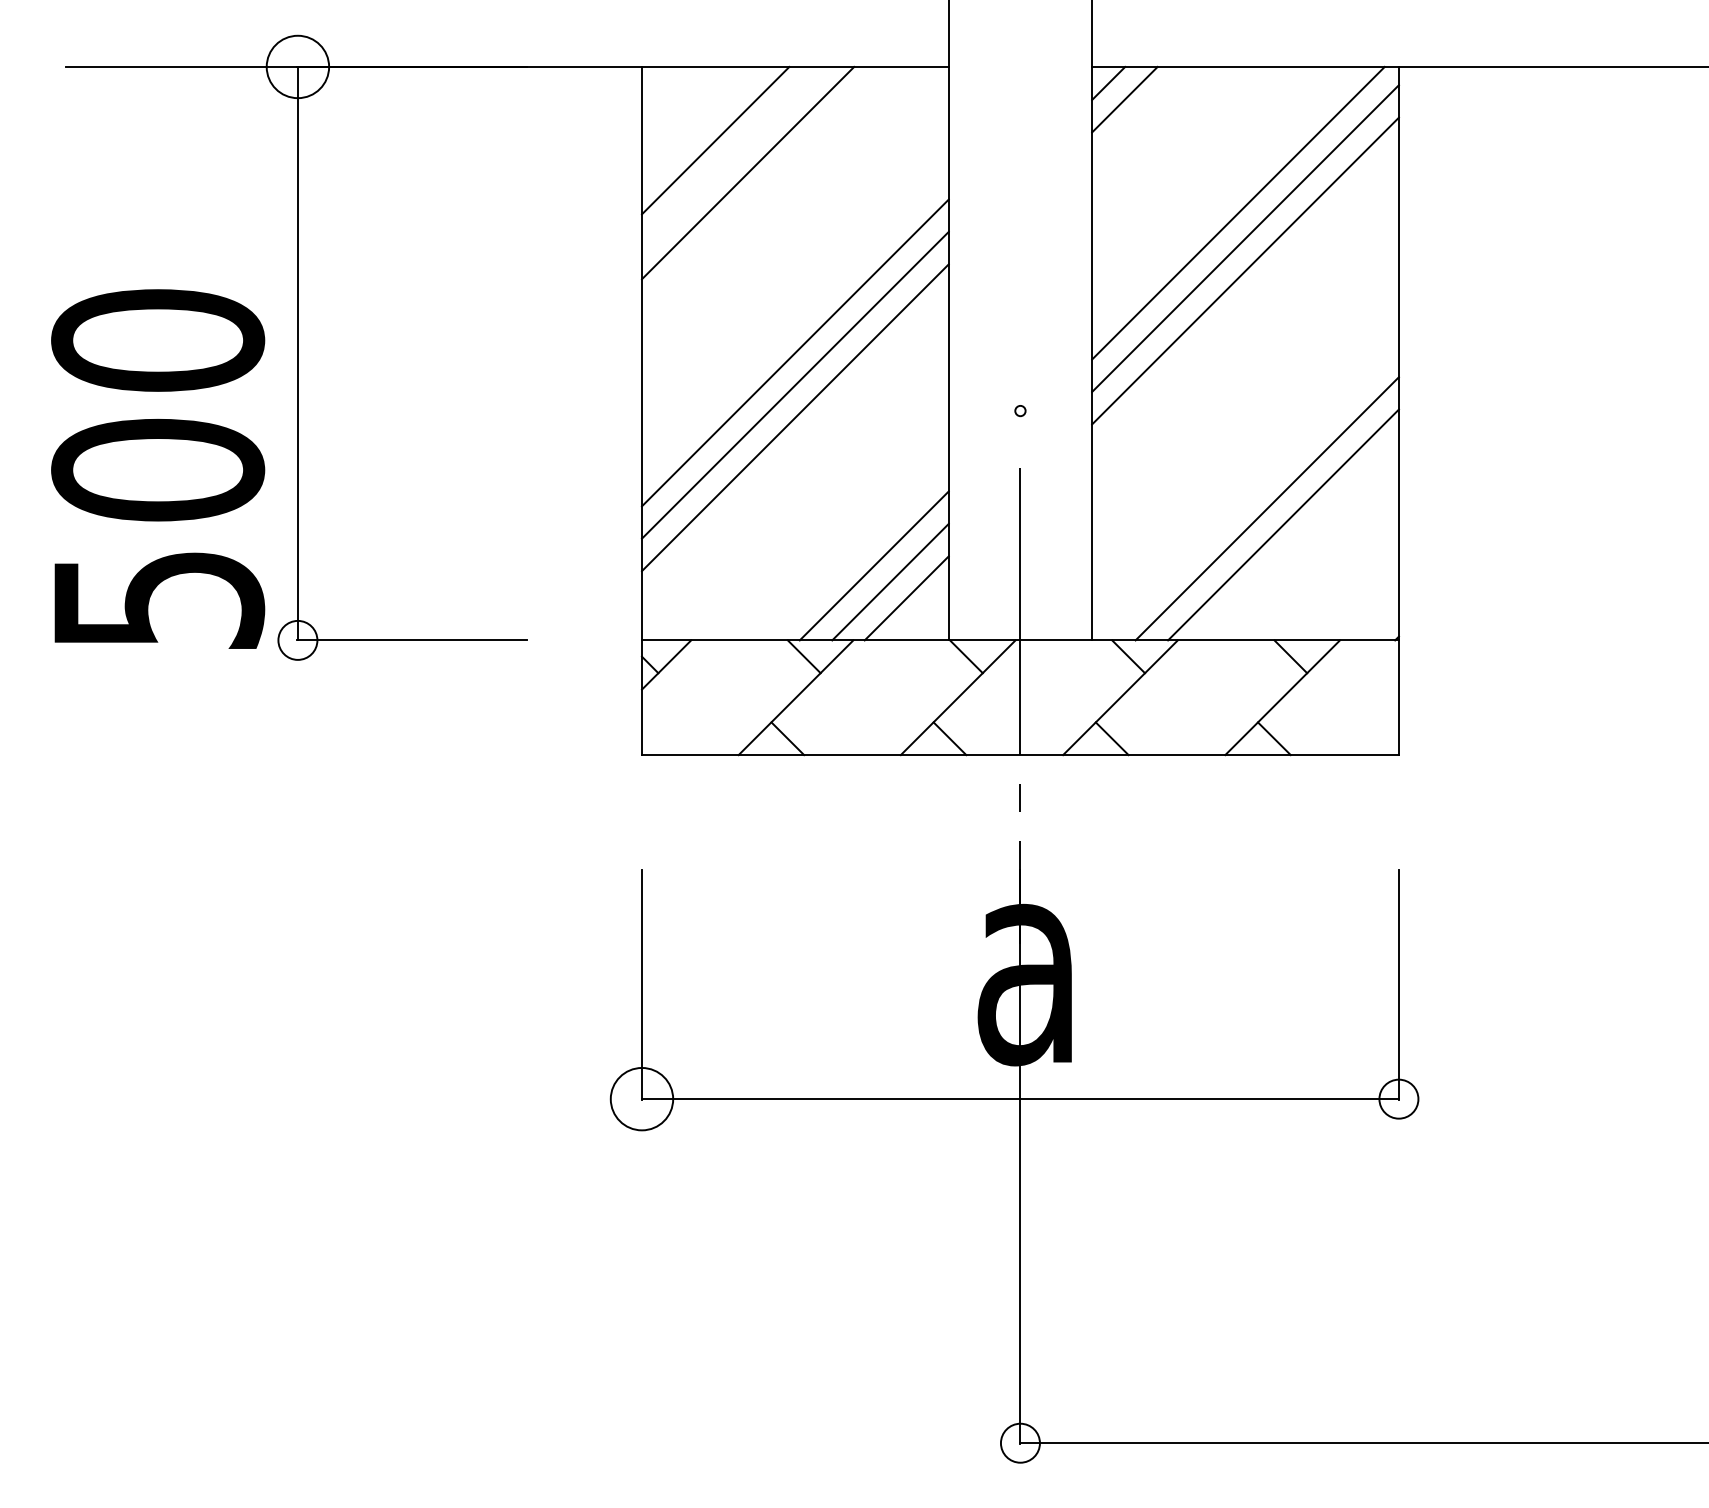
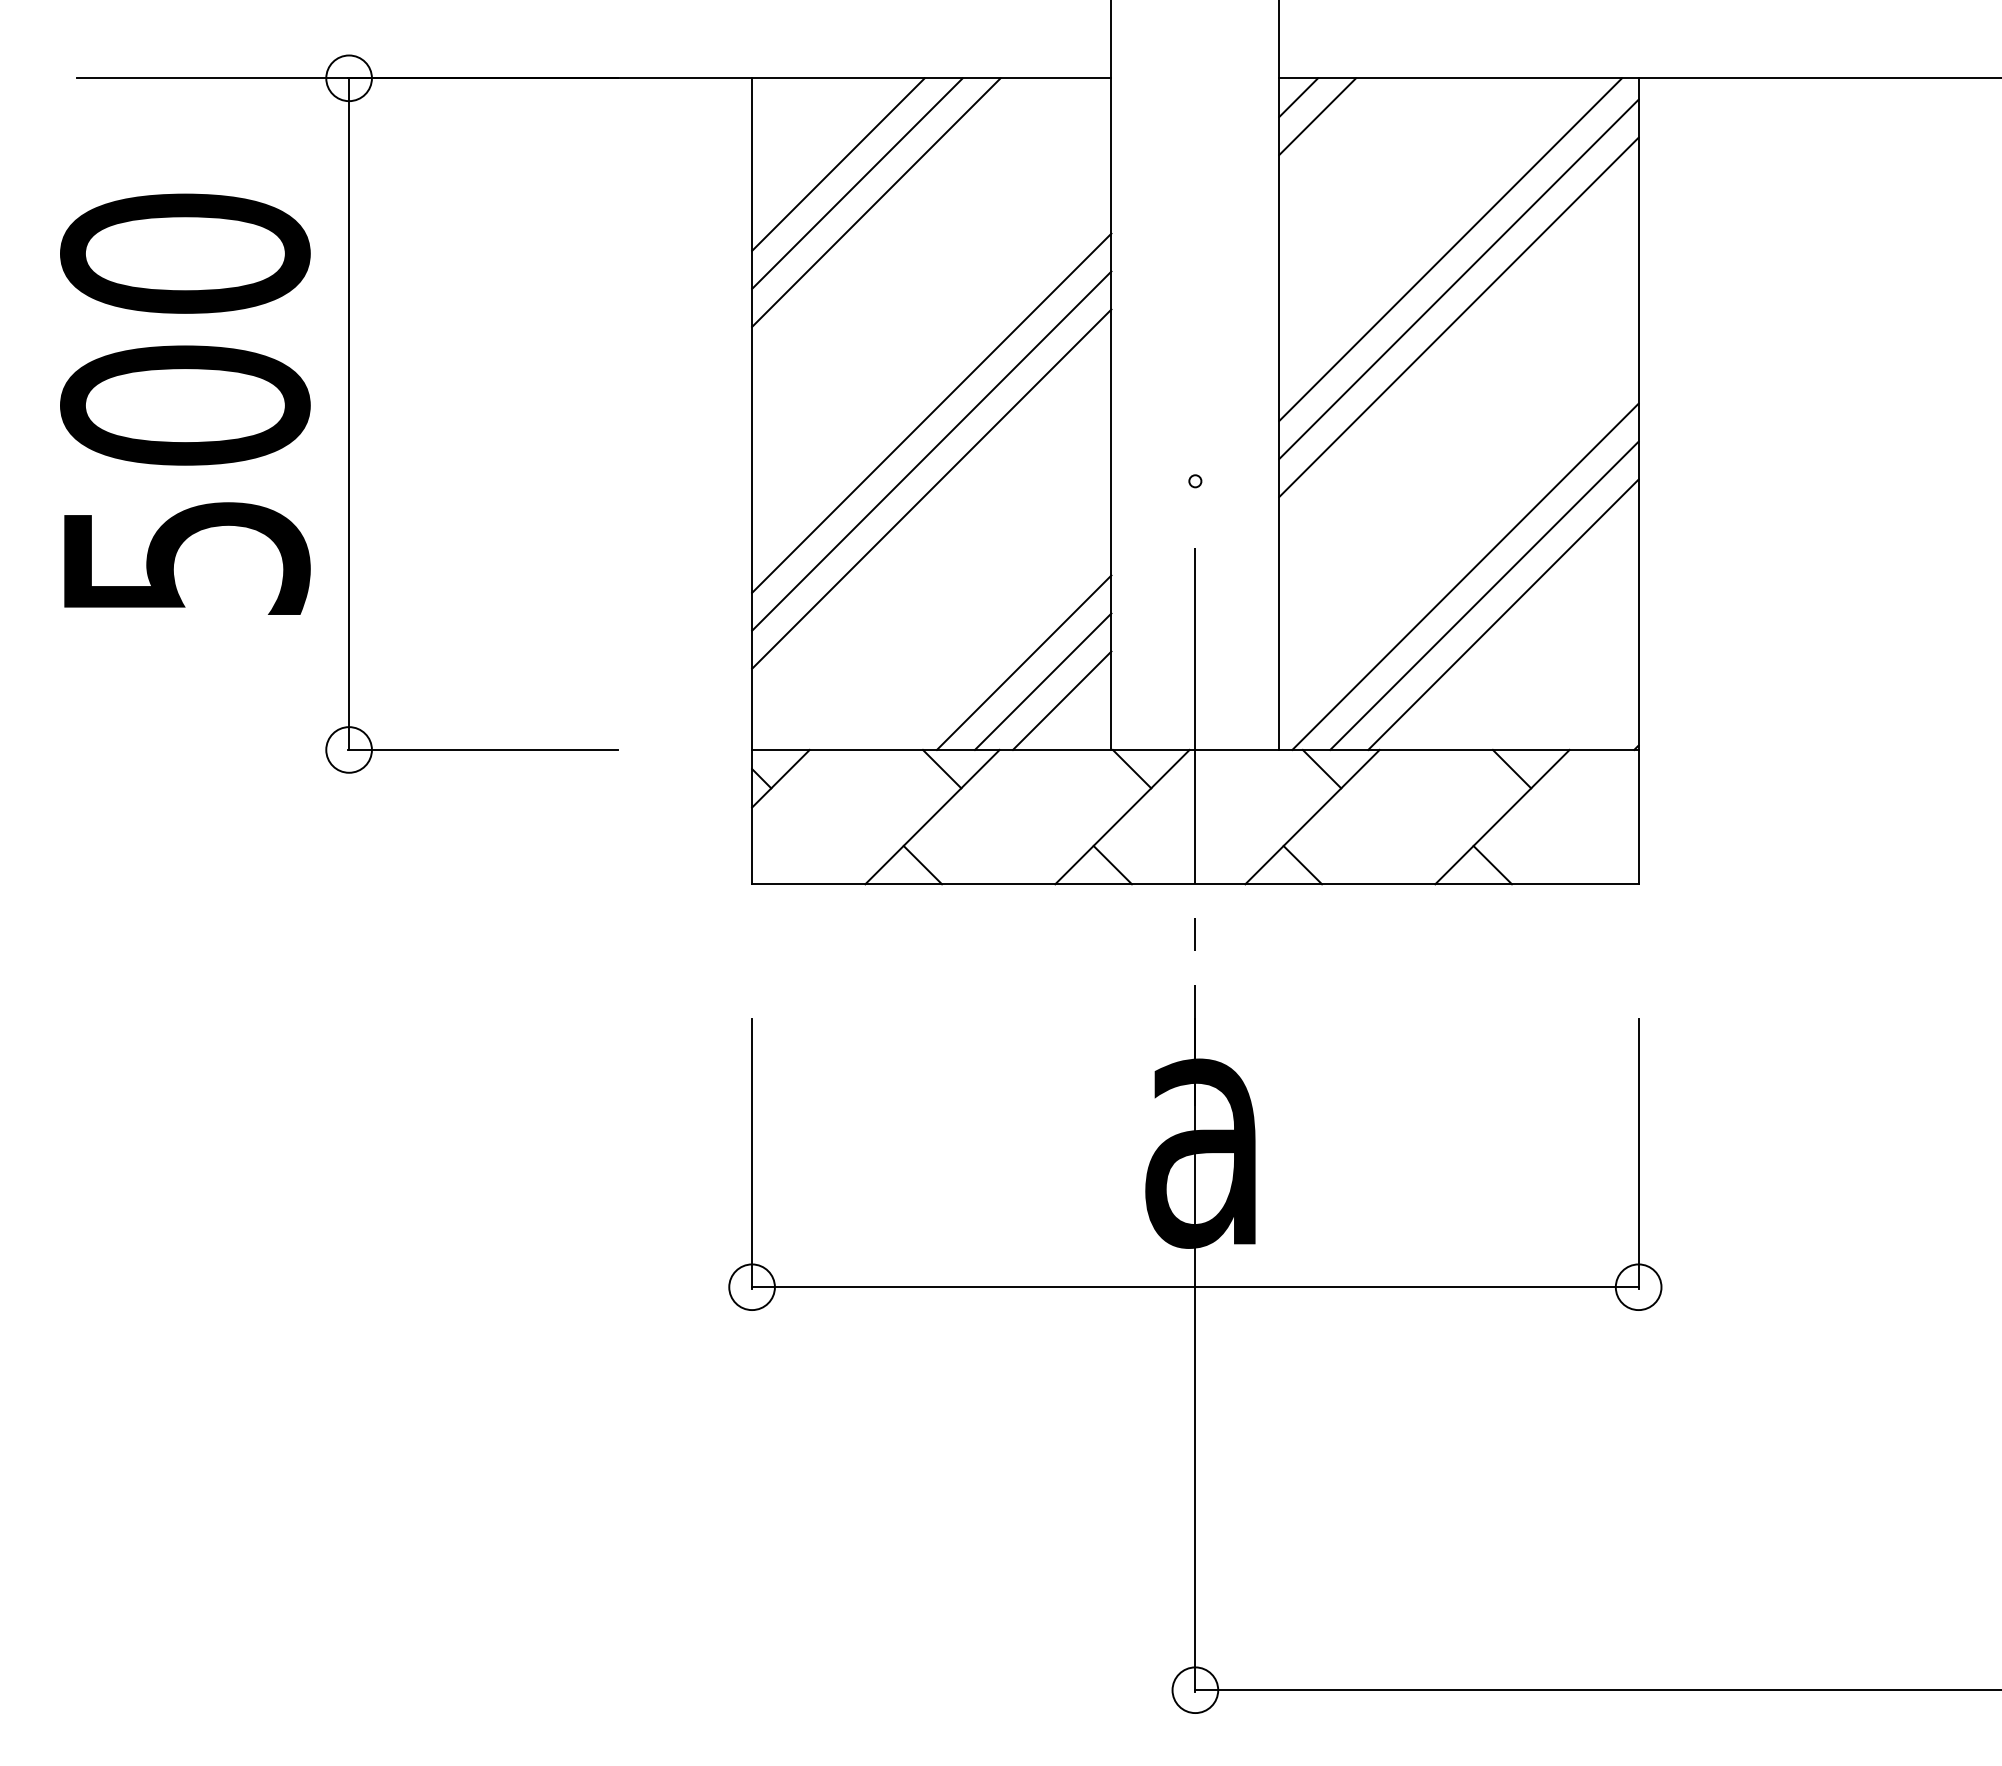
circle: (297, 67) -> (348, 78), size x0.62
line: (731, 156) -> (857, 183), added
text: (158, 468) -> (185, 403), moved
line: (1251, 492) -> (1465, 576), added
circle: (641, 1099) -> (751, 1287), size x0.62

